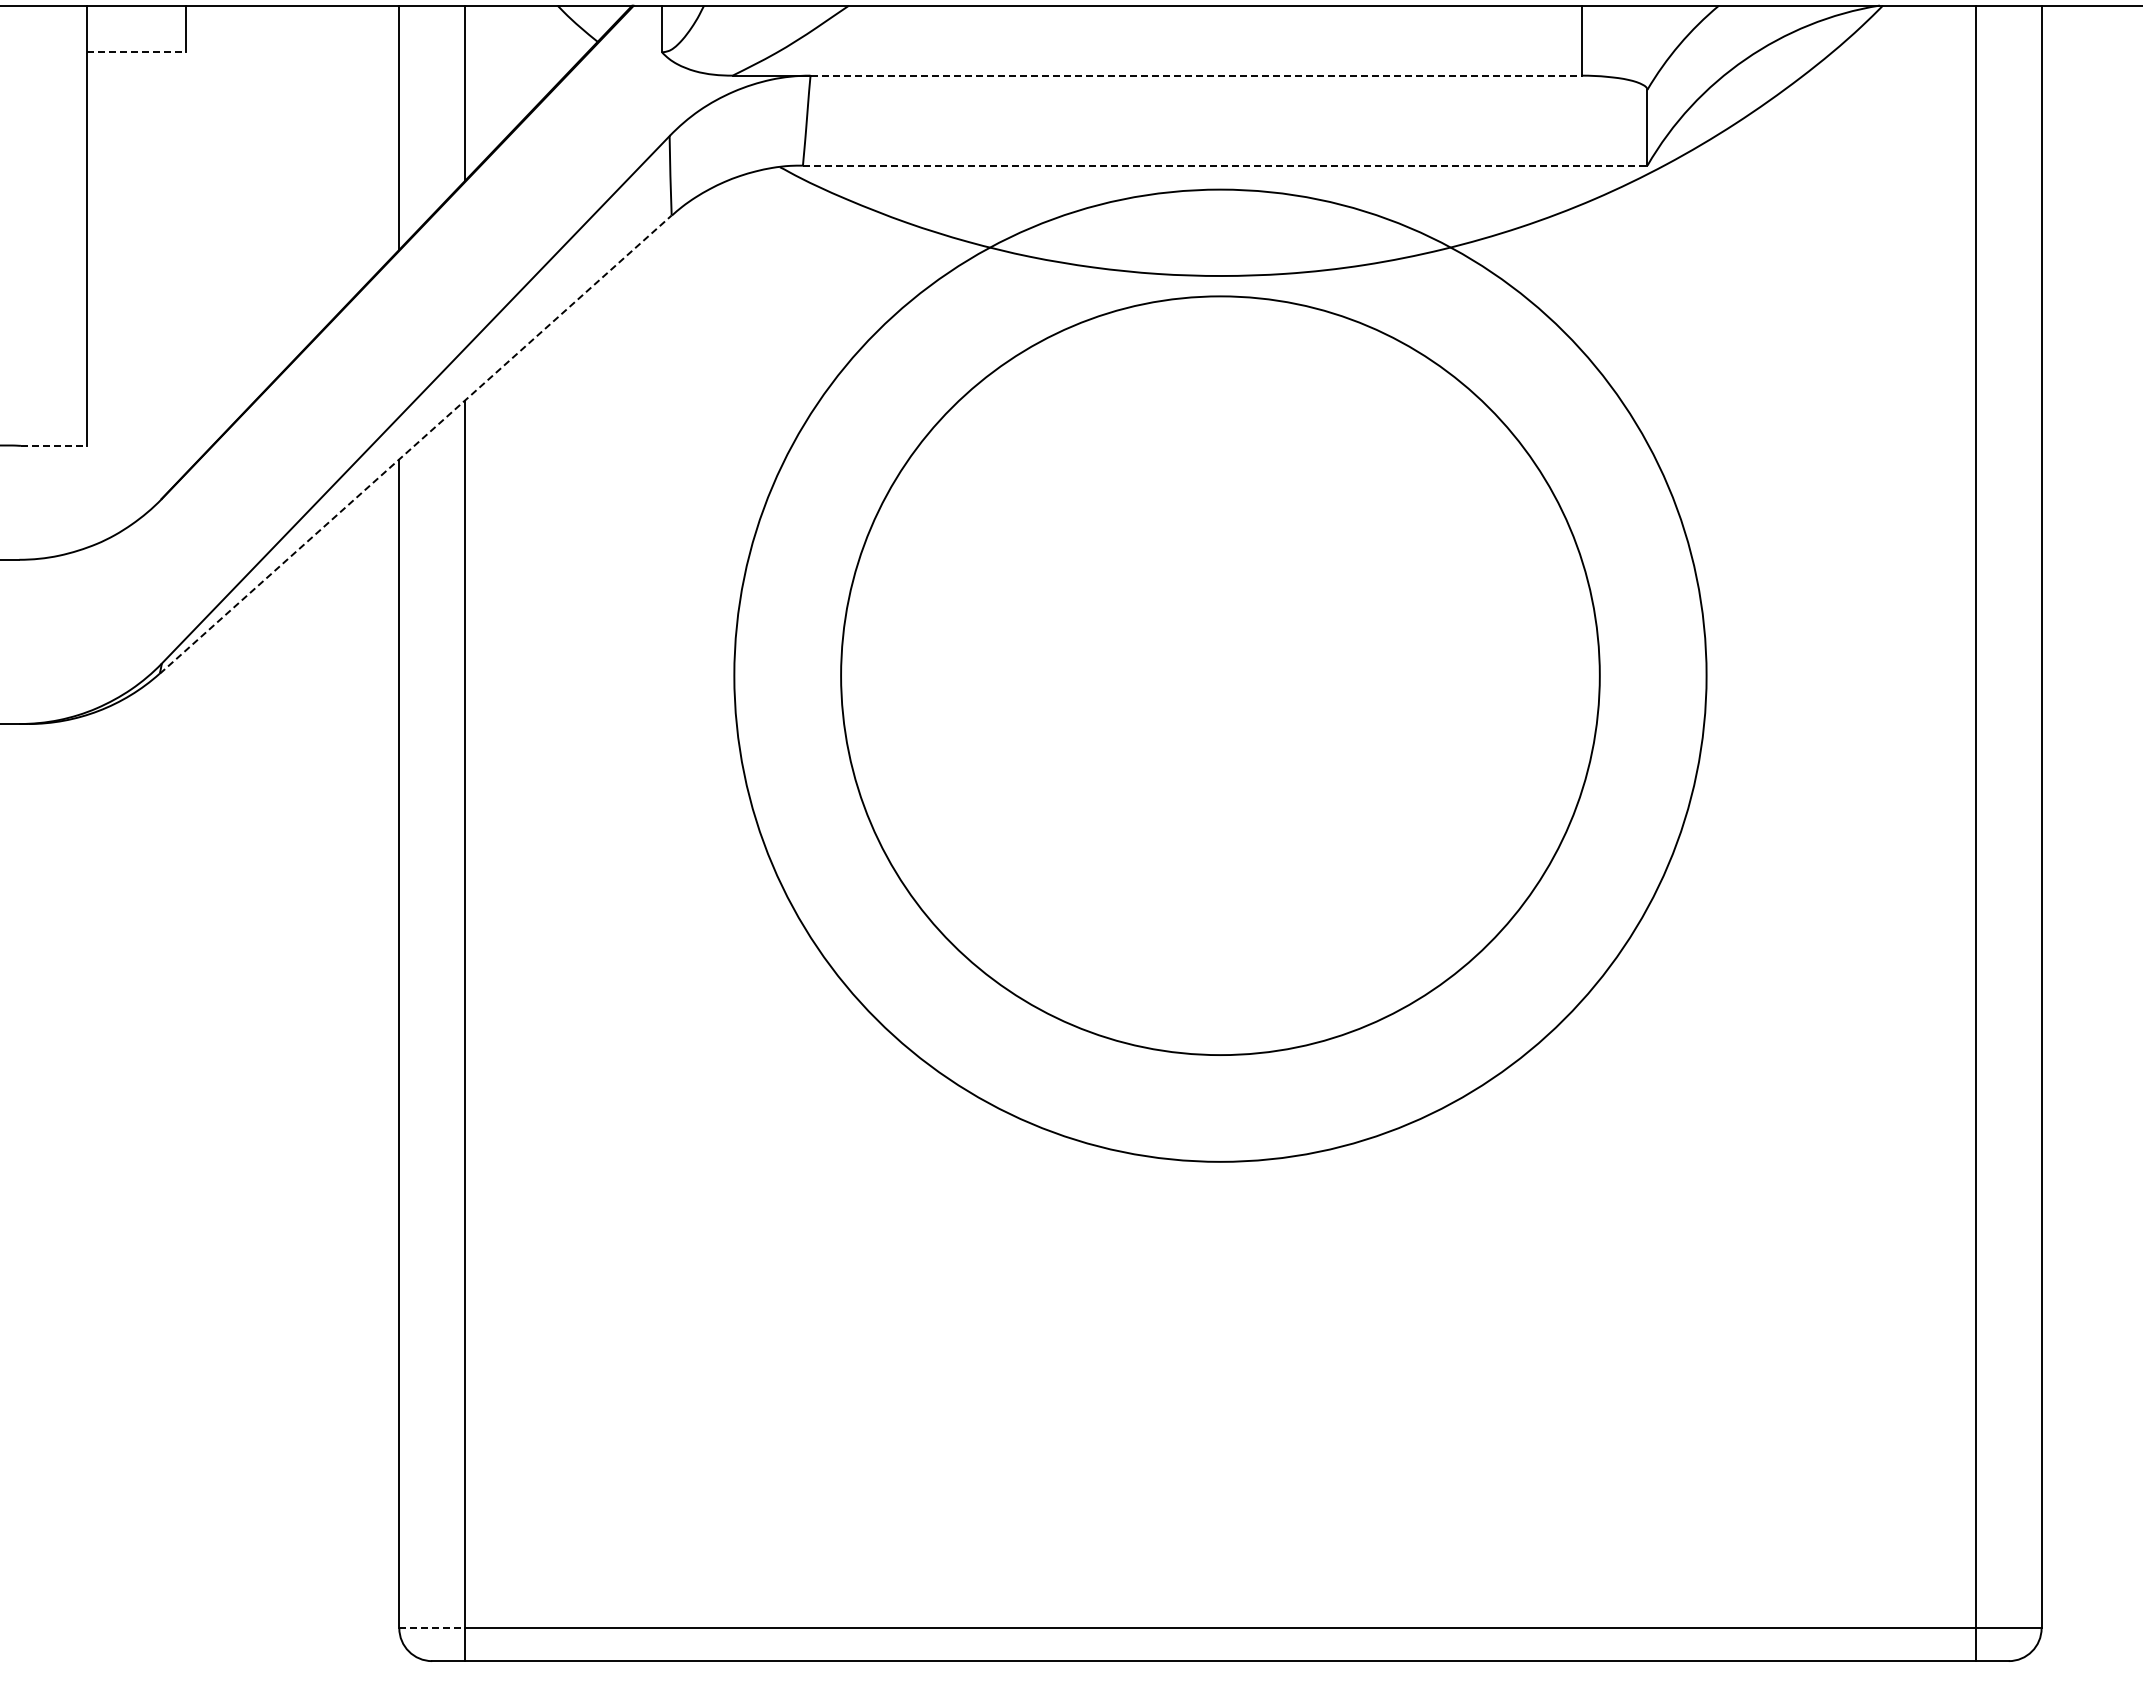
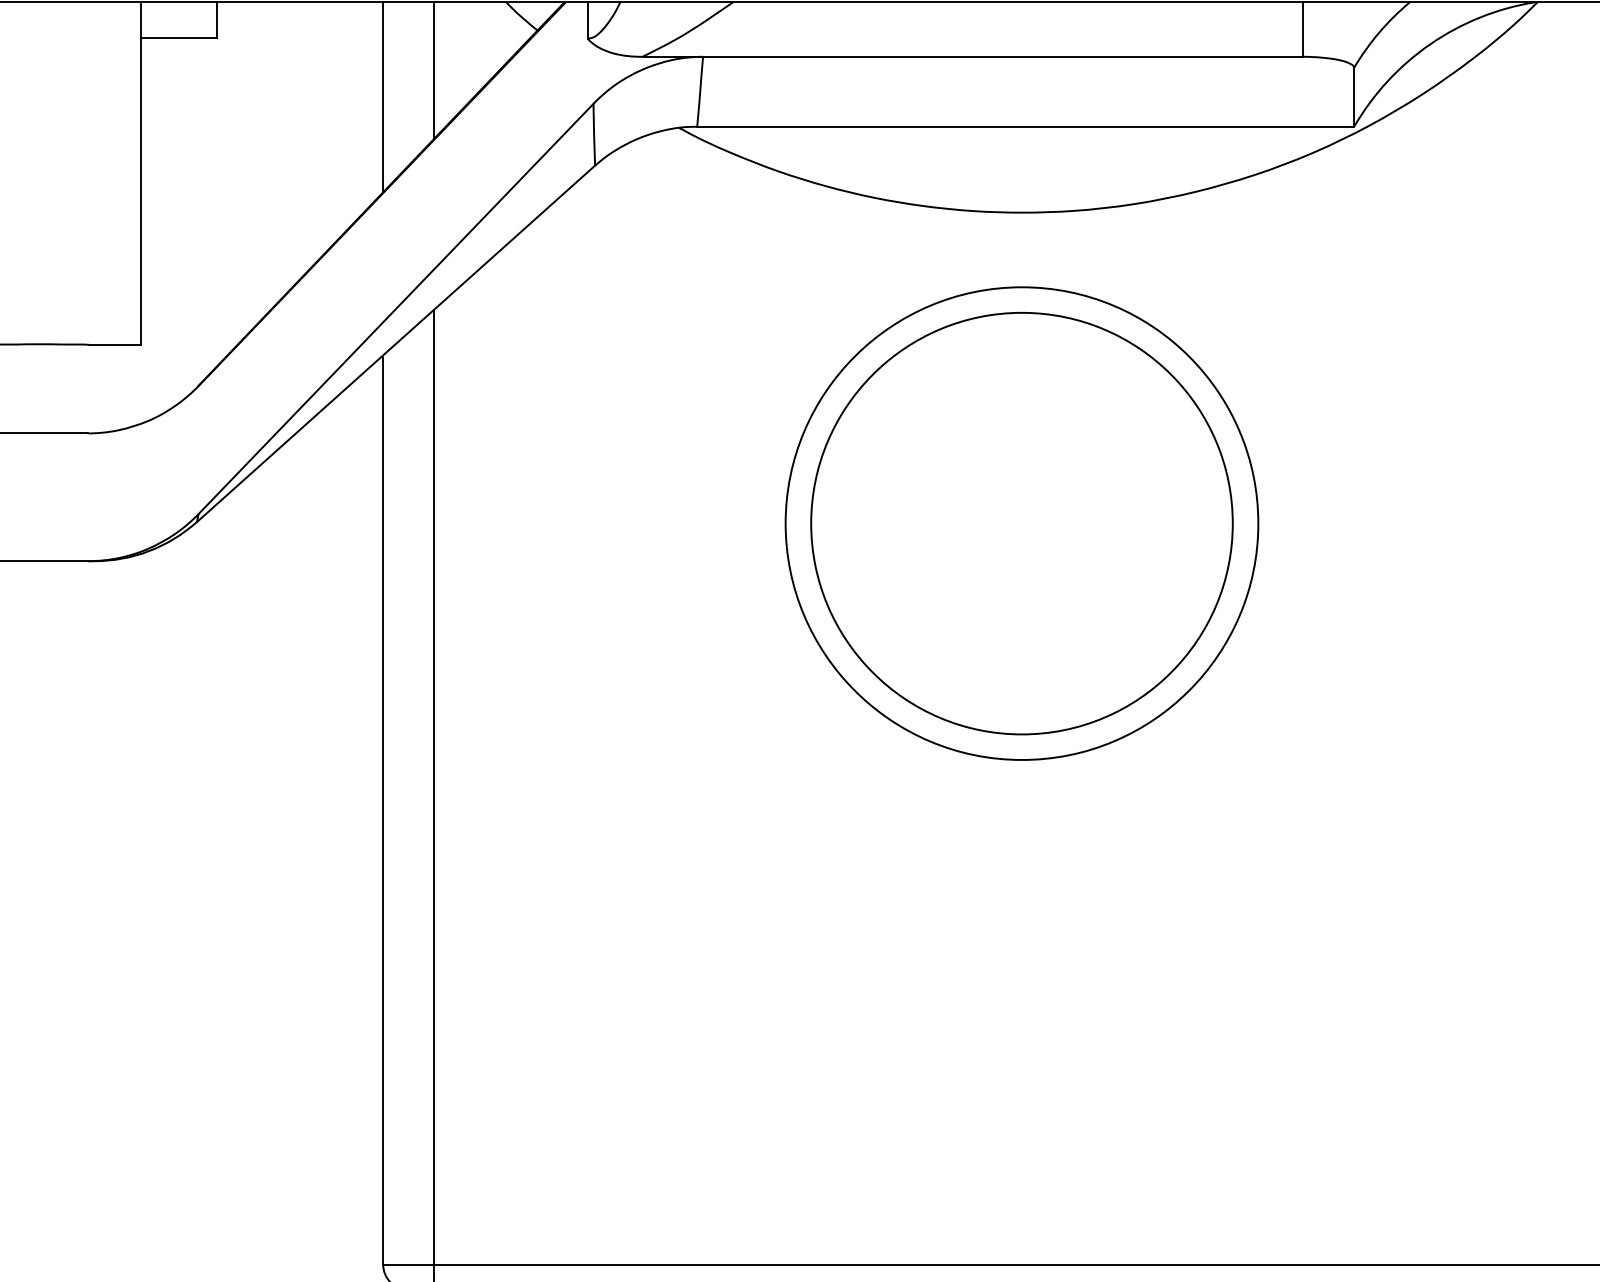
line: (137, 52) -> (179, 38), dashed -> solid
line: (1196, 75) -> (1003, 56), dashed -> solid
line: (1225, 165) -> (1025, 126), dashed -> solid
line: (416, 444) -> (396, 343), dashed -> solid
line: (54, 445) -> (114, 344), dashed -> solid
circle: (1220, 675) -> (1022, 523), size x0.62
circle: (1220, 675) -> (1022, 523), size x0.71
line: (432, 1628) -> (409, 1264), dashed -> solid

